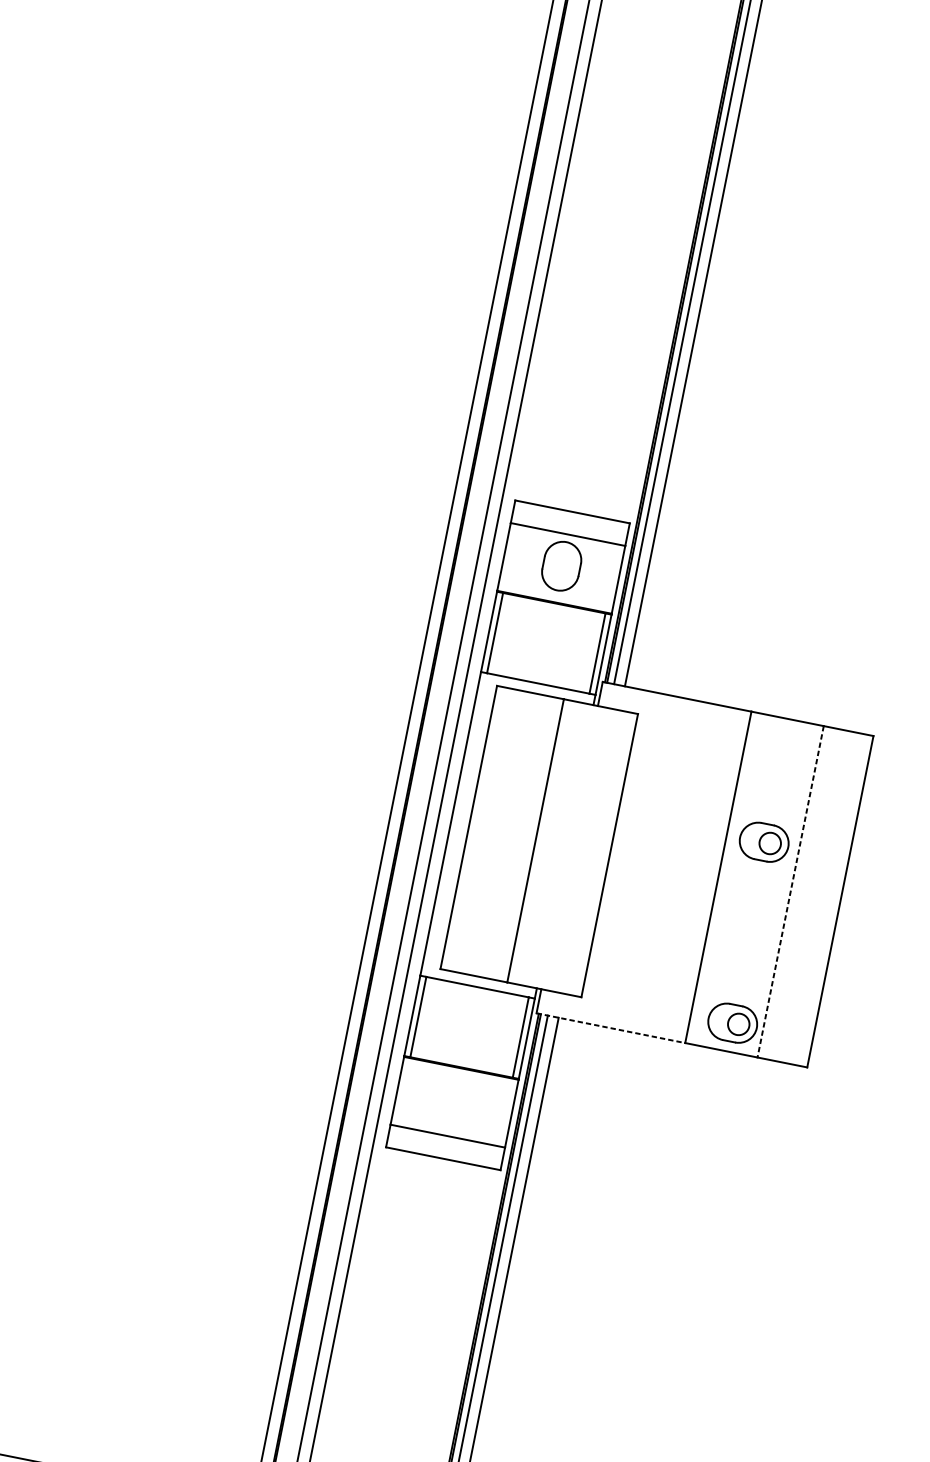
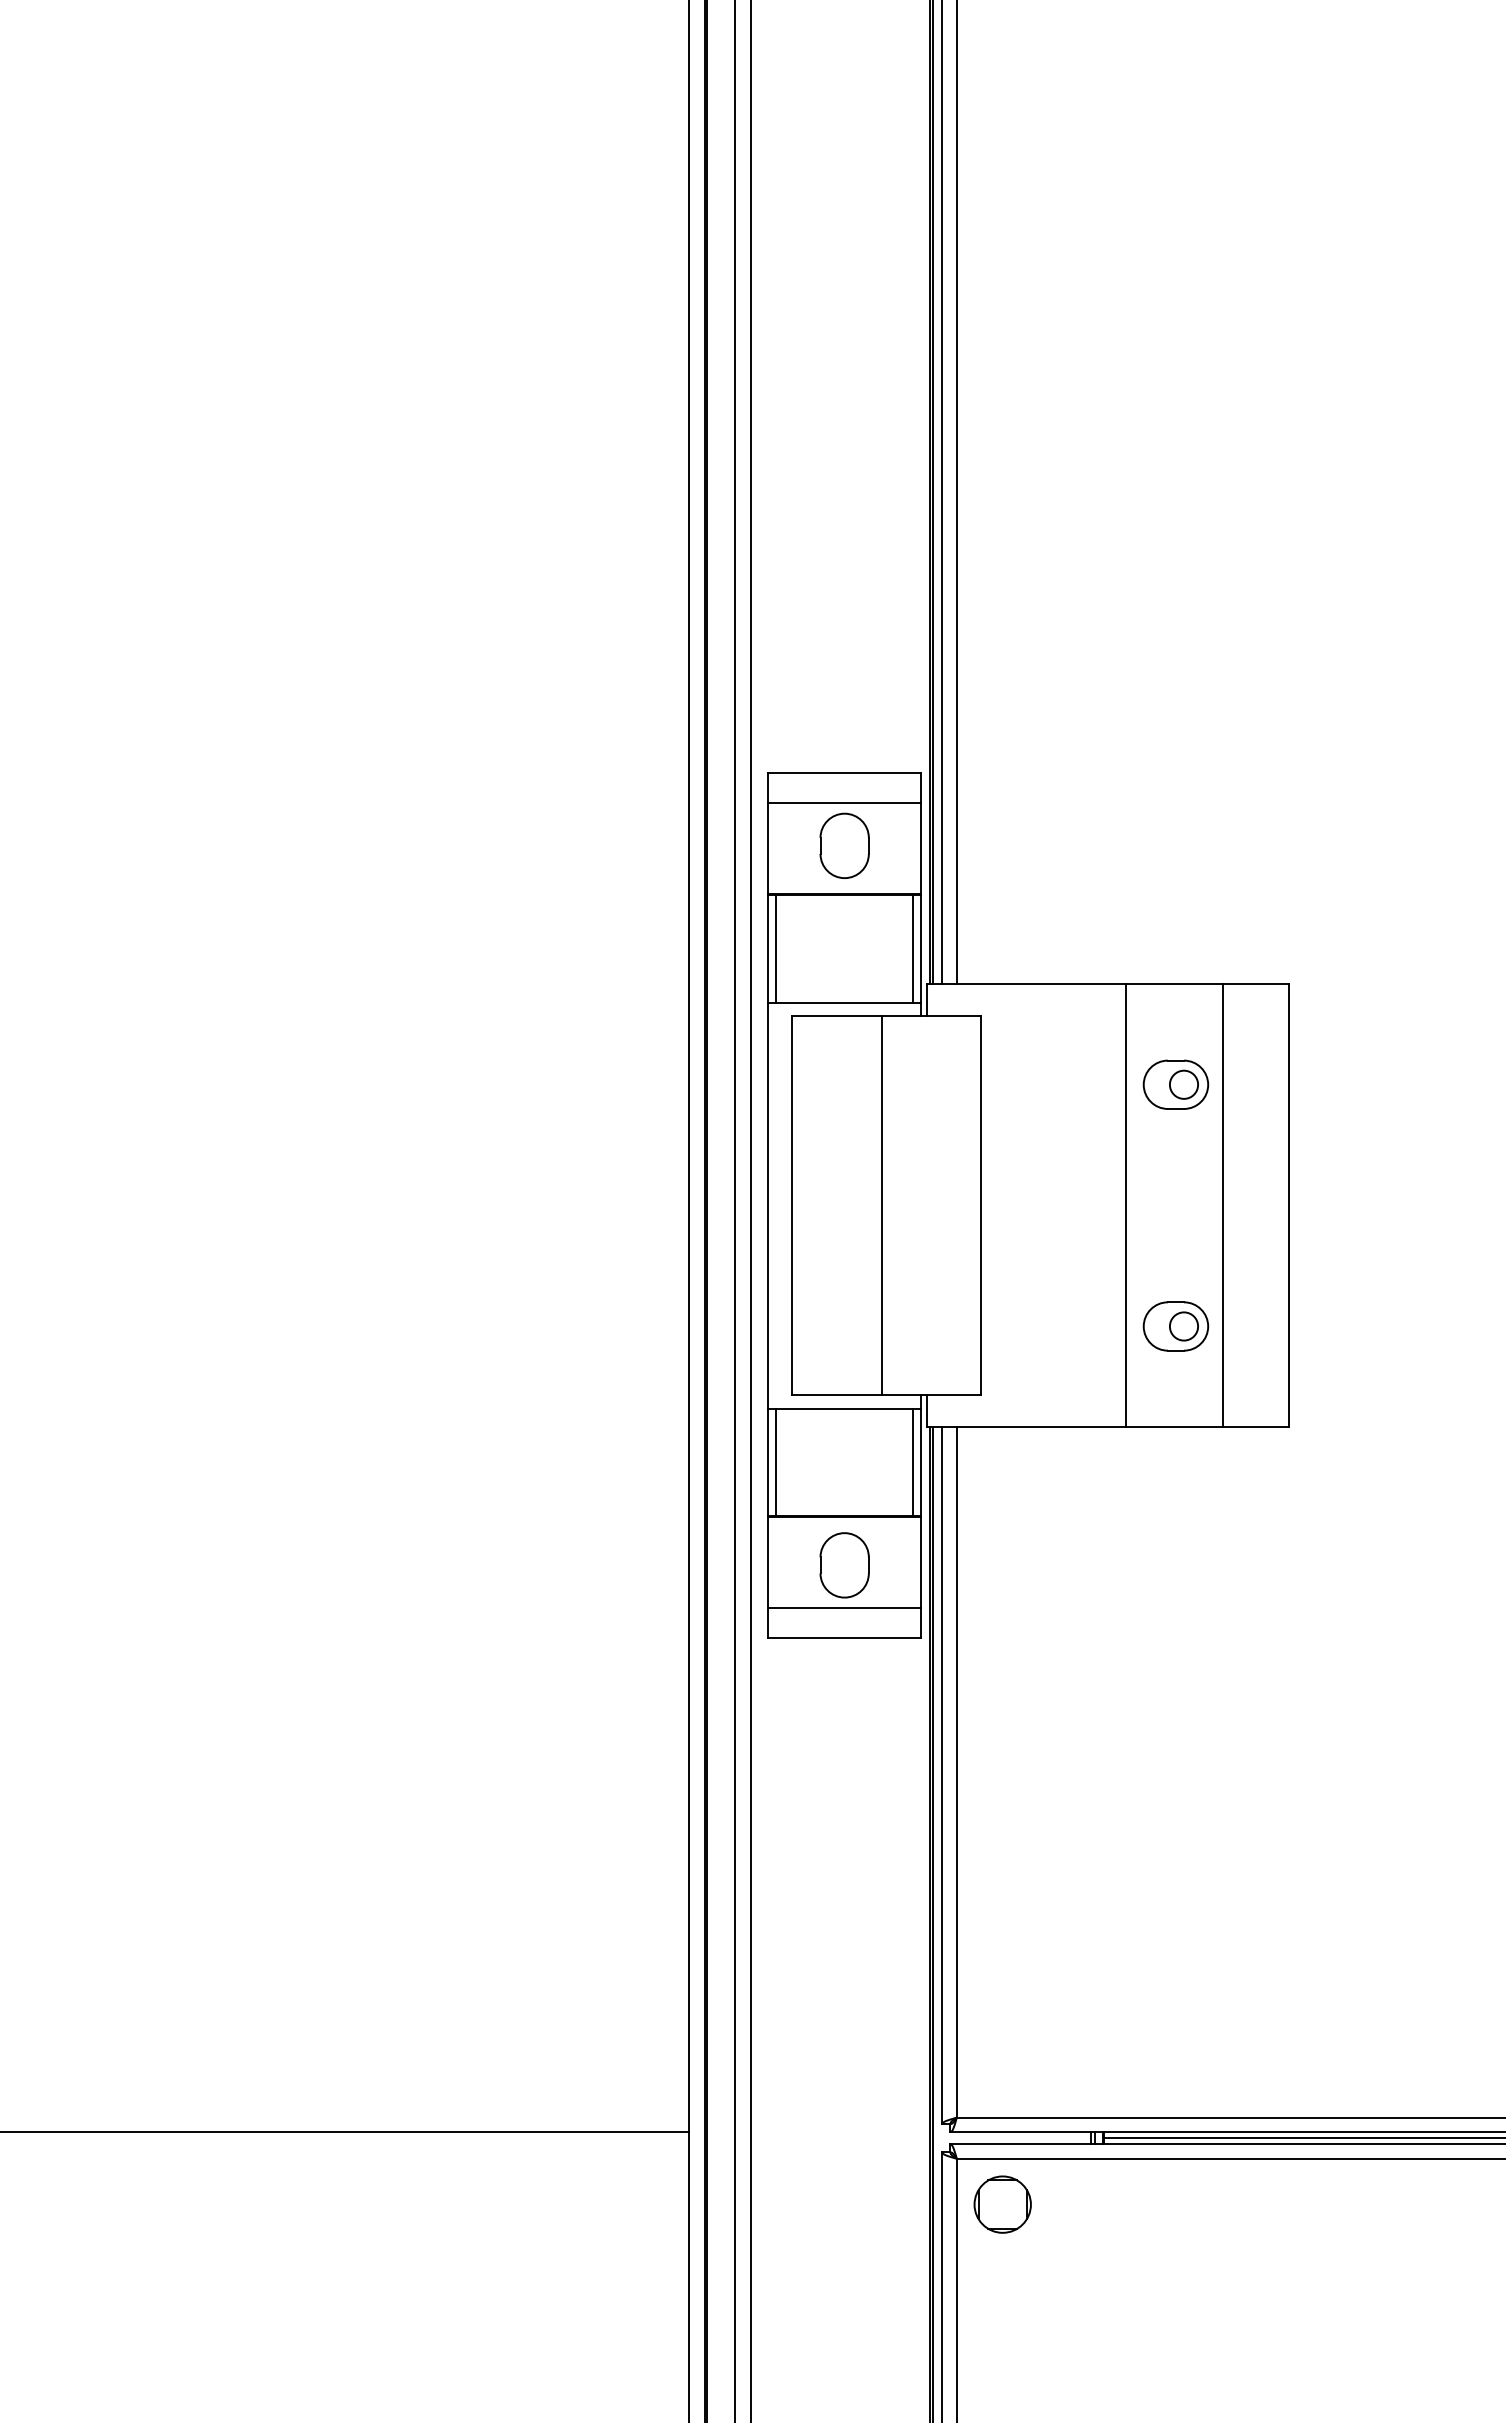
part: (763, 842) -> (1175, 1084), moved
line: (790, 891) -> (1222, 1205), dashed -> solid
part: (732, 1023) -> (1175, 1326), moved
line: (611, 1028) -> (1027, 1427), dashed -> solid
part: (454, 1104) -> (844, 1565), added

